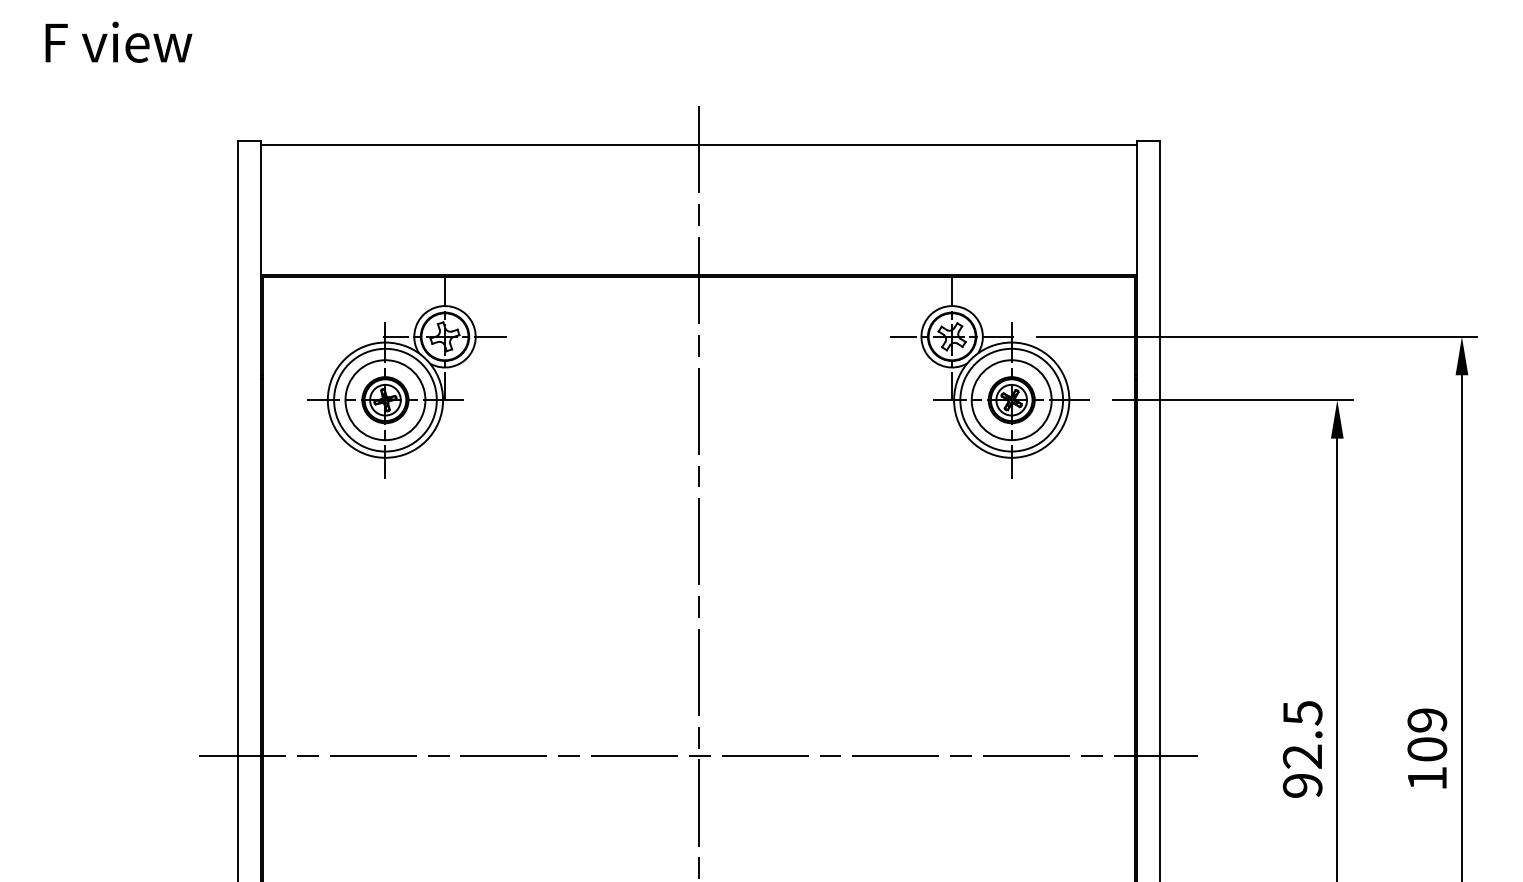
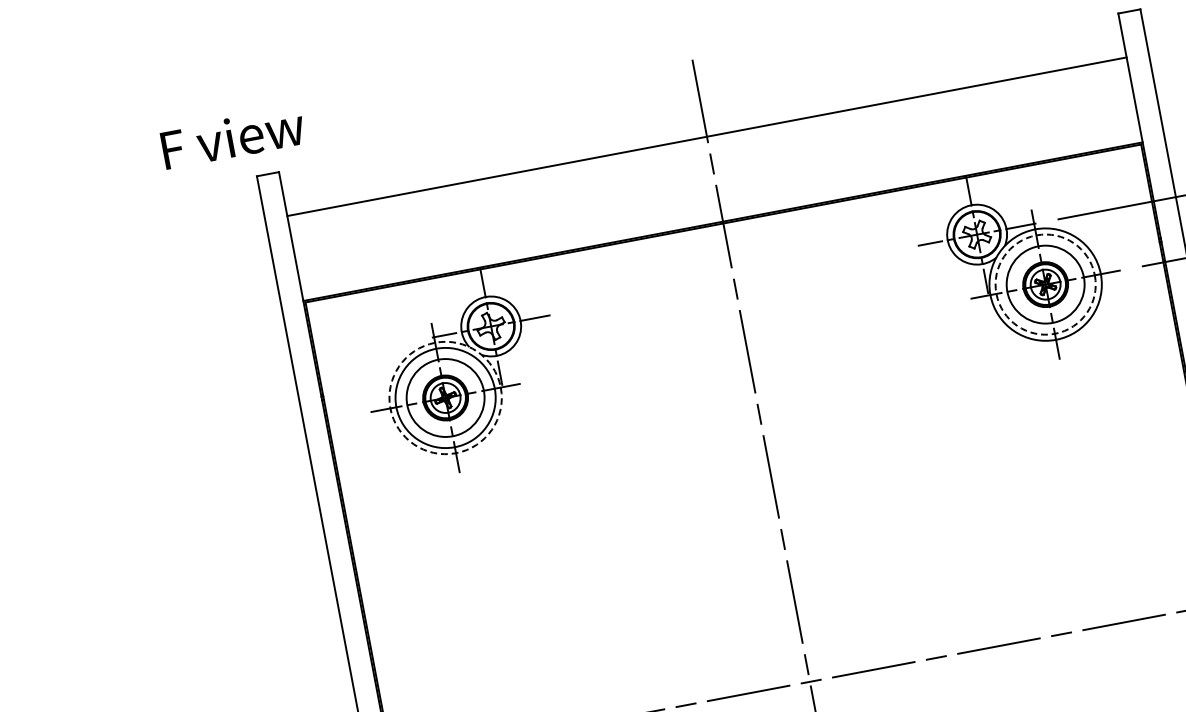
text: (118, 41) -> (232, 136), moved
line: (698, 144) -> (706, 136), moved
circle: (385, 399) -> (445, 397), solid -> dashed
circle: (1011, 399) -> (1045, 283), solid -> dashed

